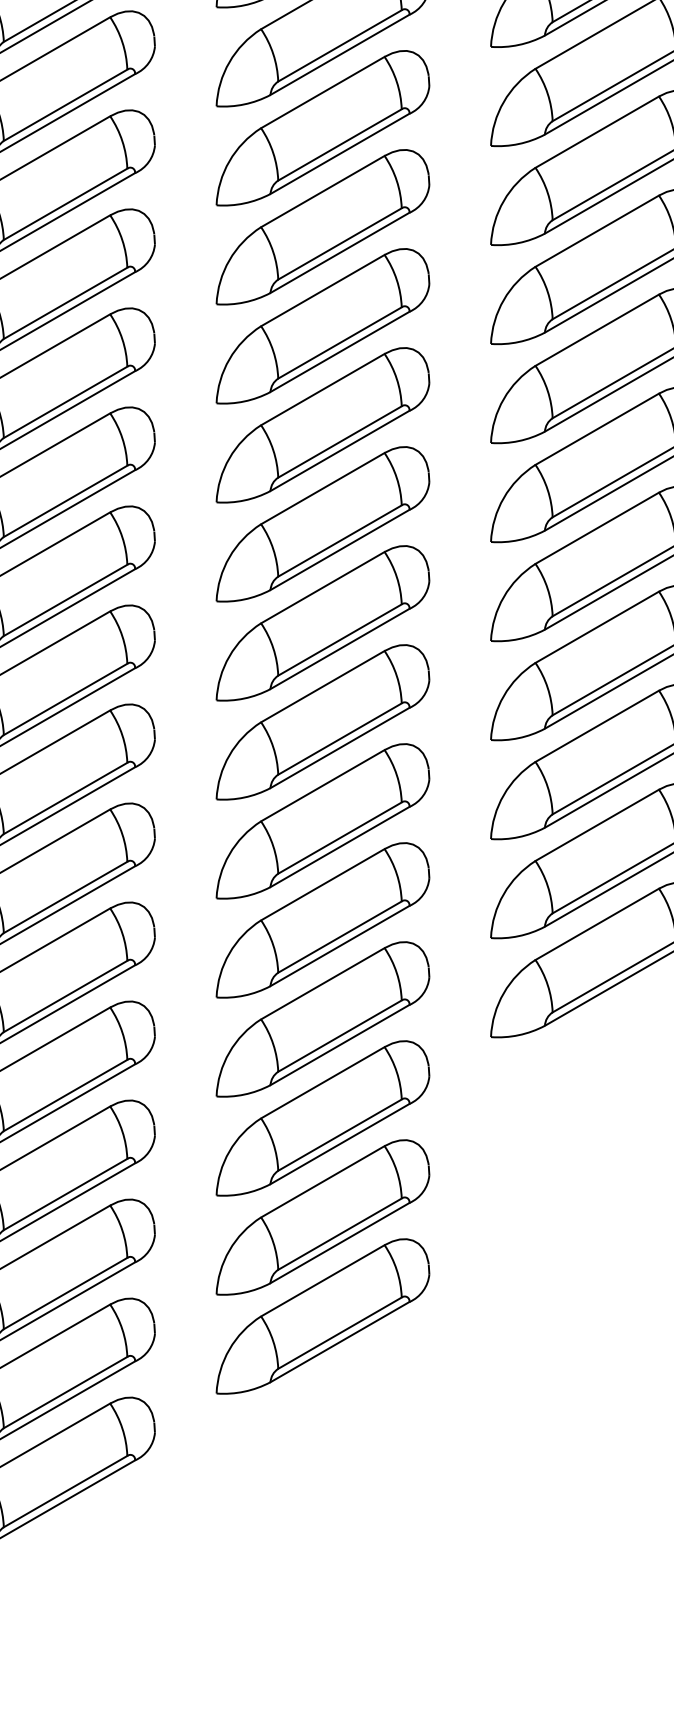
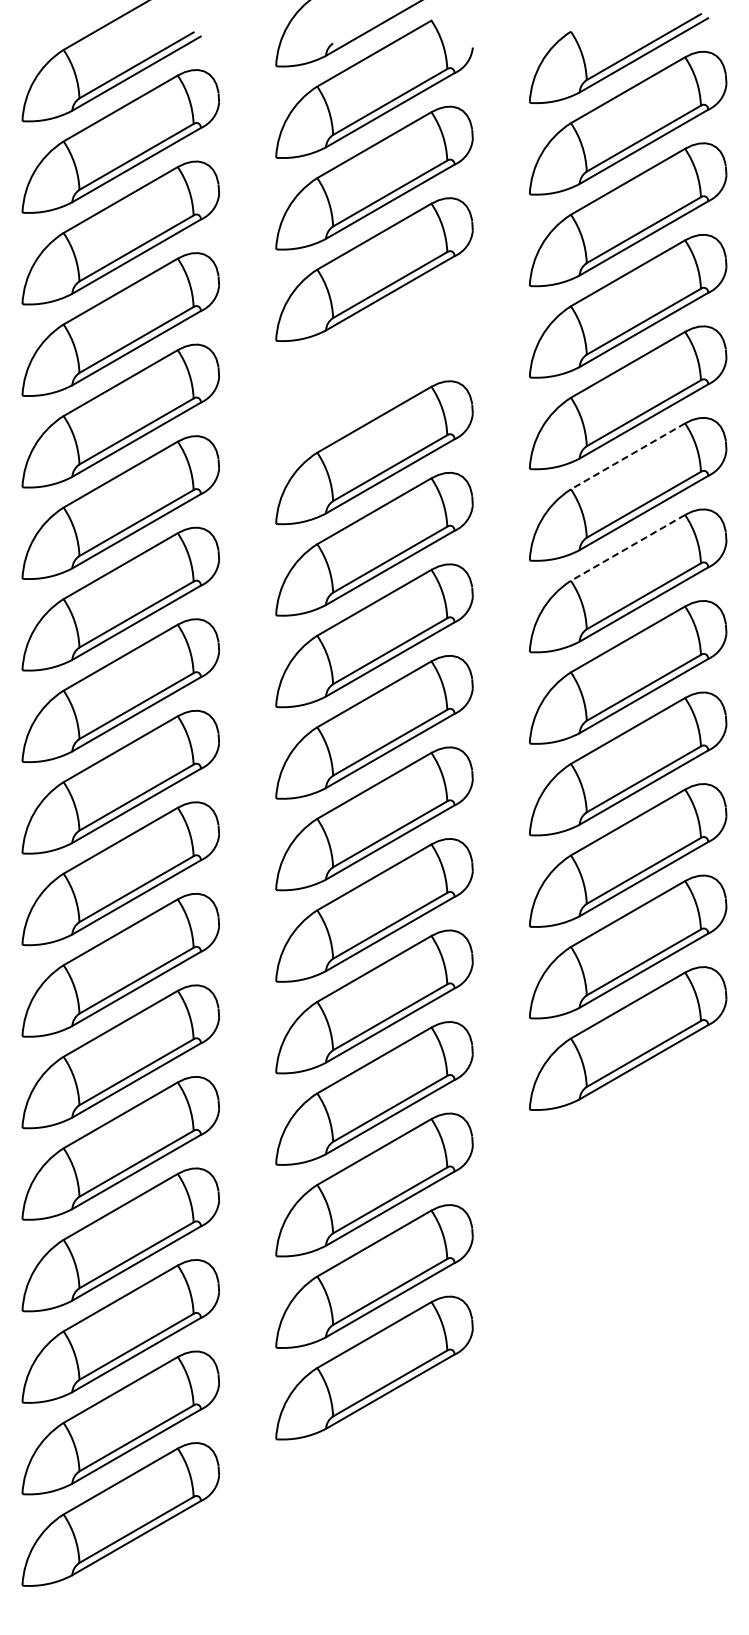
part: (323, 226) -> (374, 360), removed
line: (597, 330) -> (628, 456), solid -> dashed
line: (597, 428) -> (628, 547), solid -> dashed

